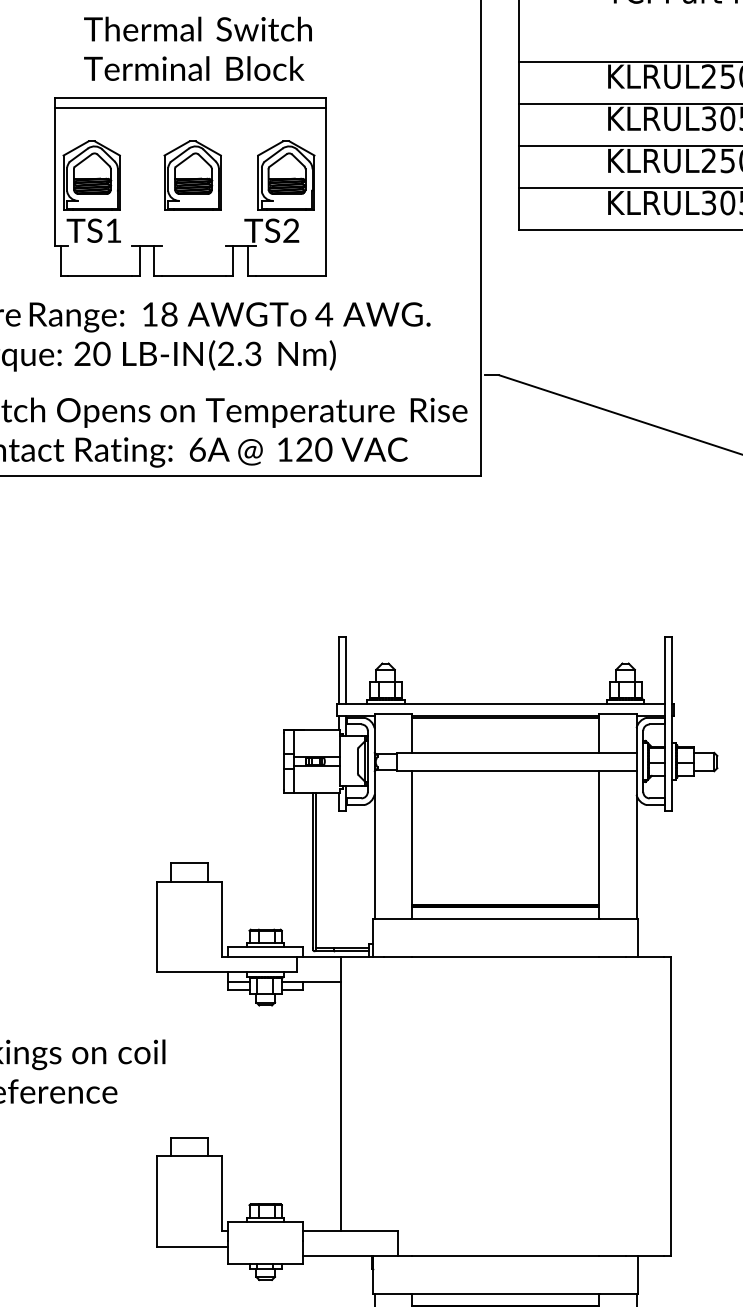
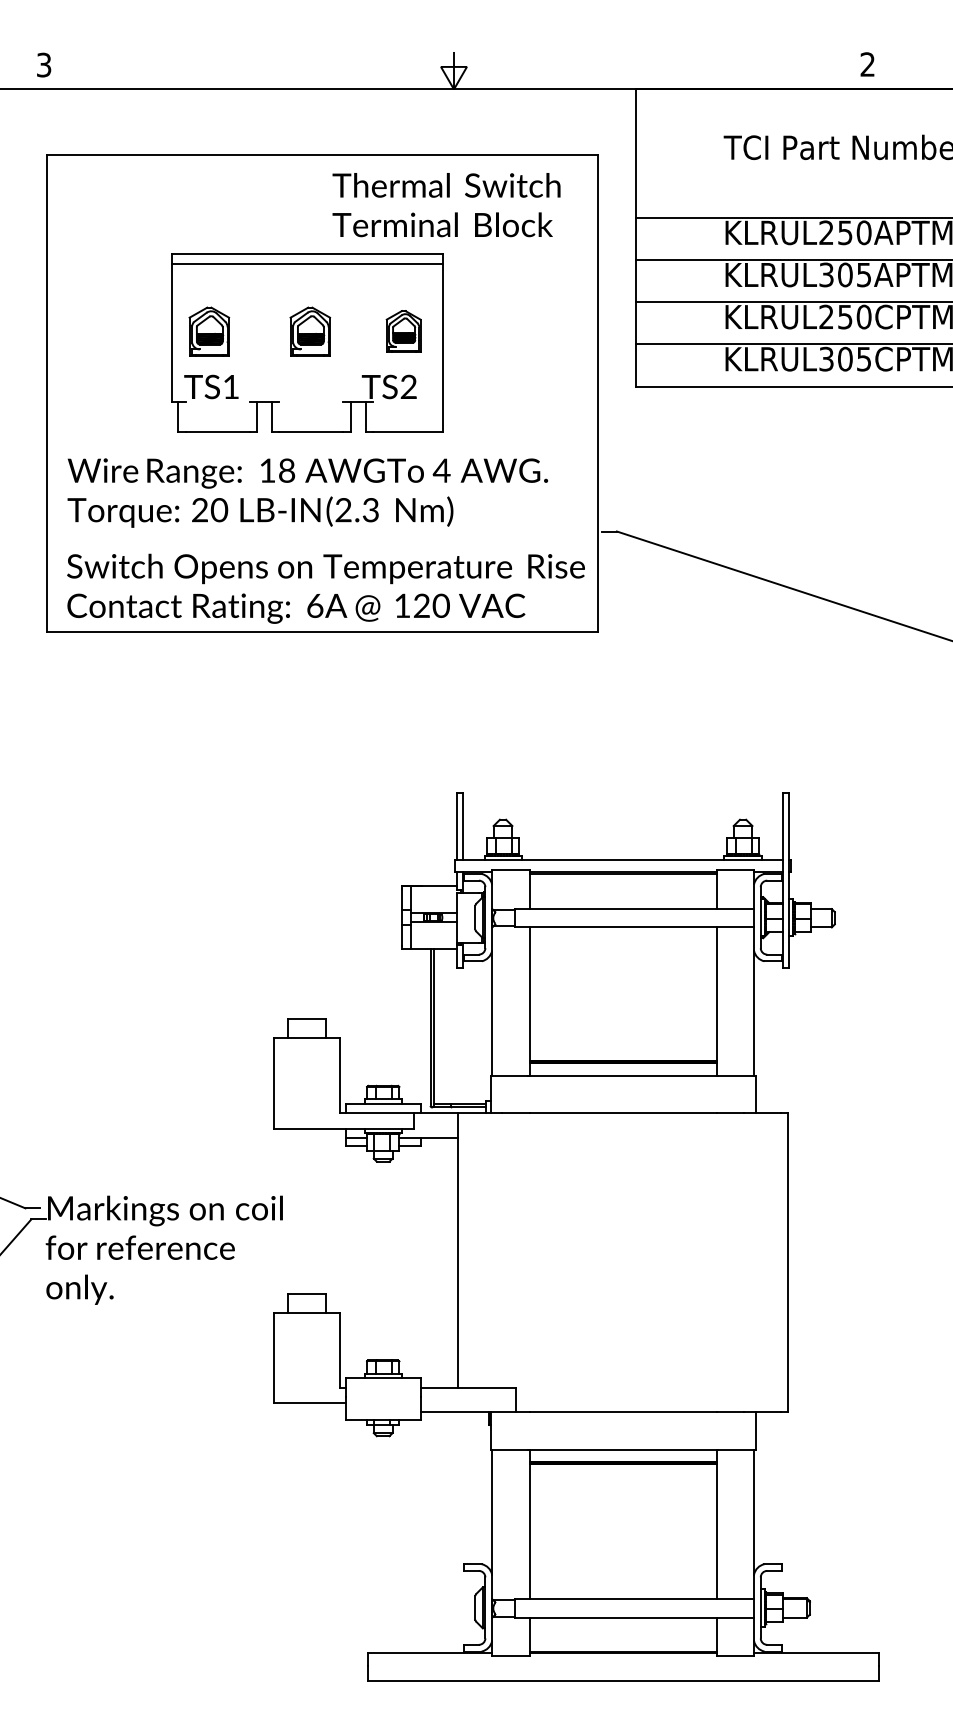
text: (197, 49) -> (446, 205), moved
part: (91, 175) -> (209, 331), size x0.7
part: (192, 175) -> (310, 331), size x0.7
part: (285, 175) -> (403, 331), size x0.6

